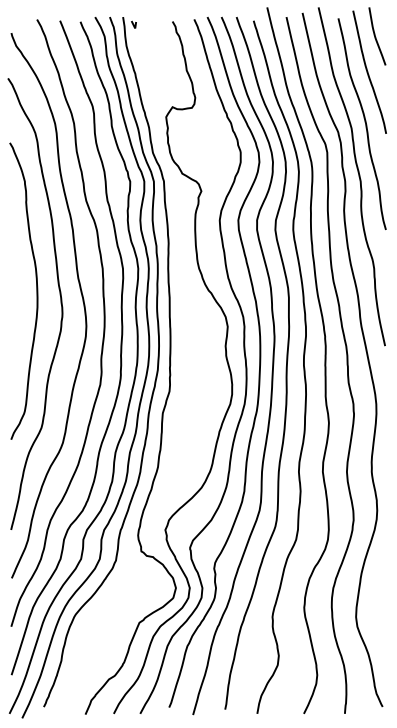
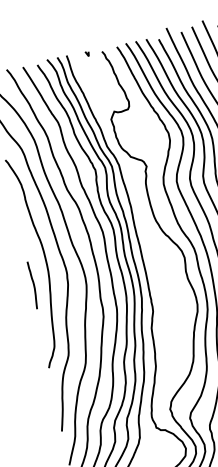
line: (133, 24) -> (87, 53), moved
curve: (13, 321) -> (33, 284), added

